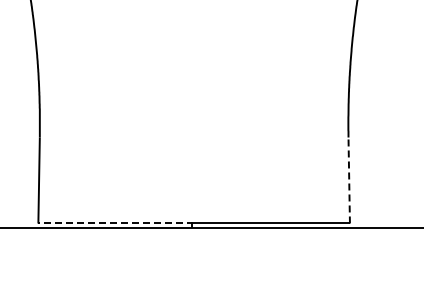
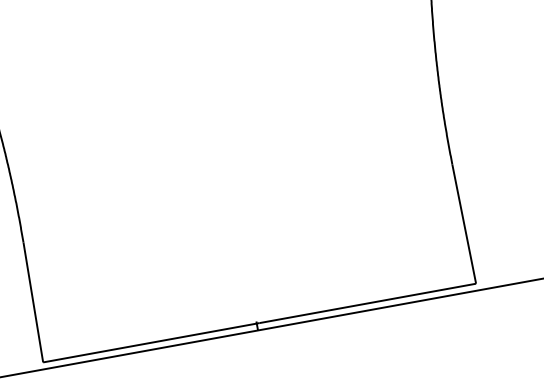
line: (349, 180) -> (464, 224), dashed -> solid
line: (116, 223) -> (151, 342), dashed -> solid

